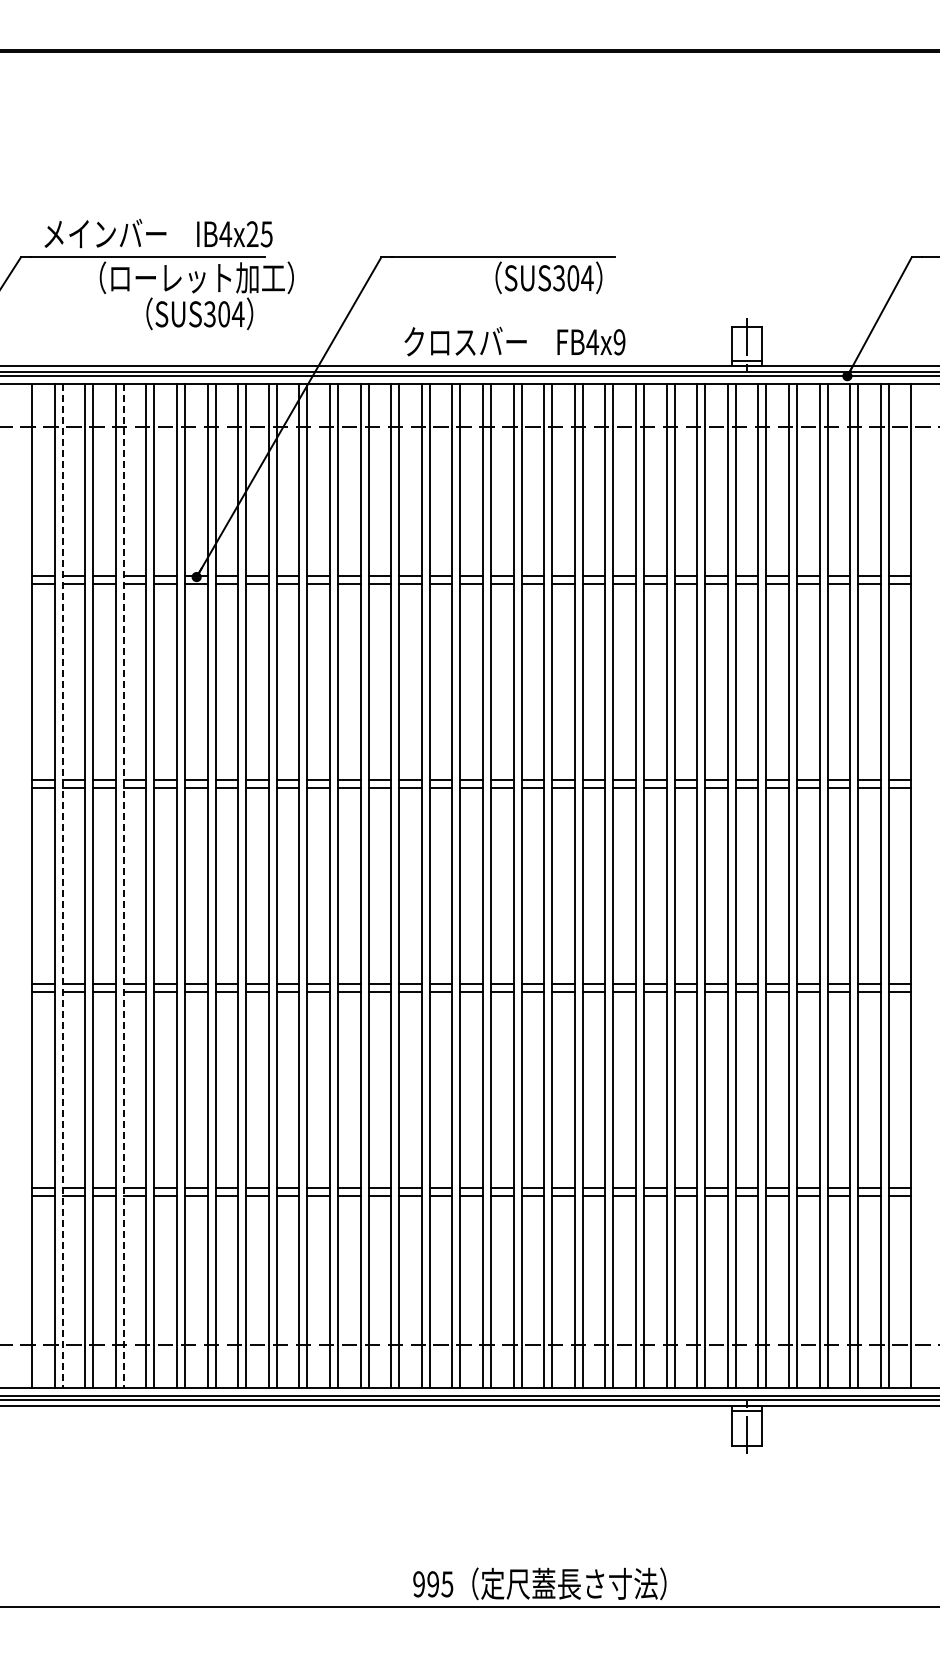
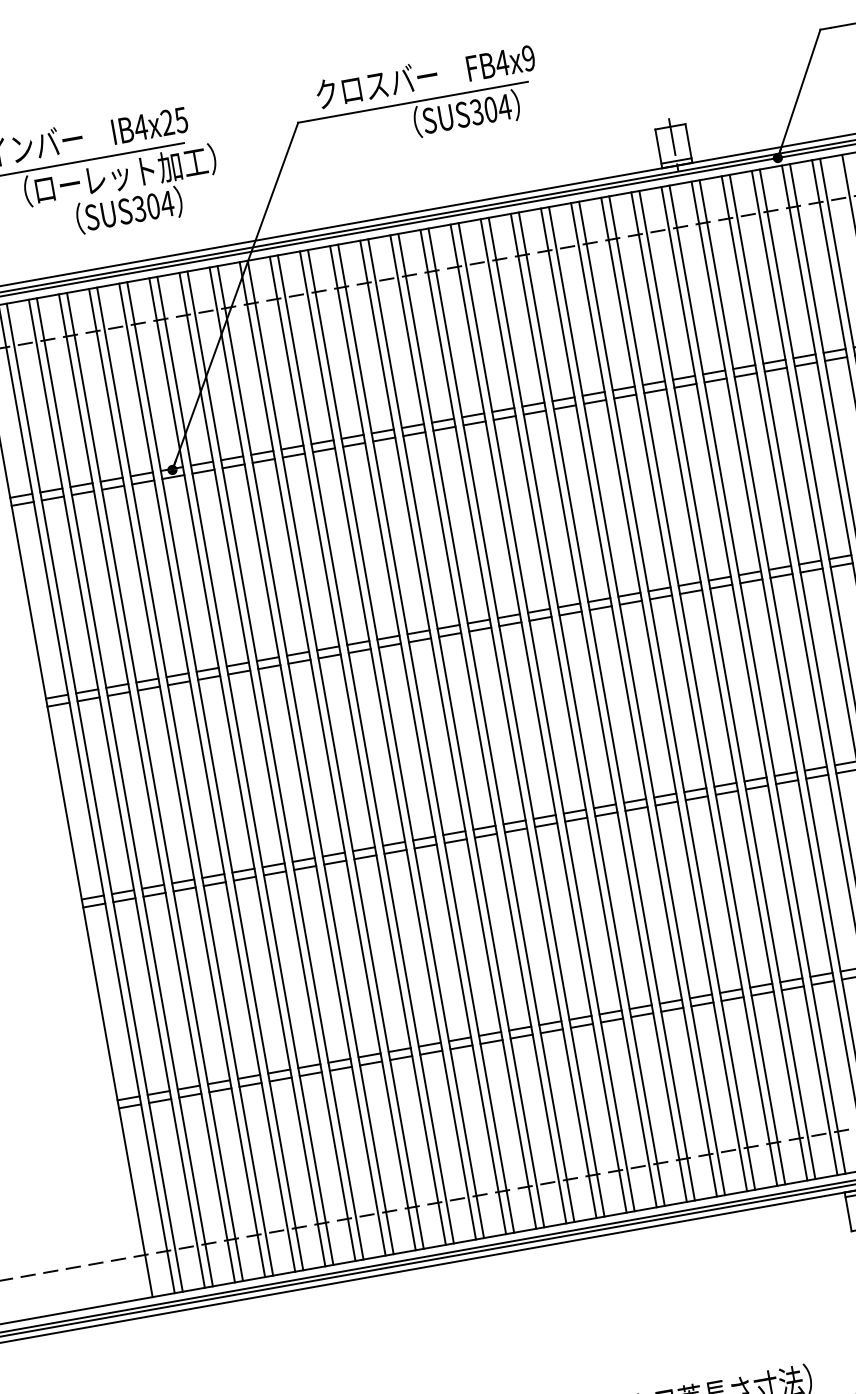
text: (514, 341) -> (425, 75), moved
line: (62, 886) -> (94, 798), dashed -> solid
line: (123, 886) -> (154, 787), dashed -> solid

